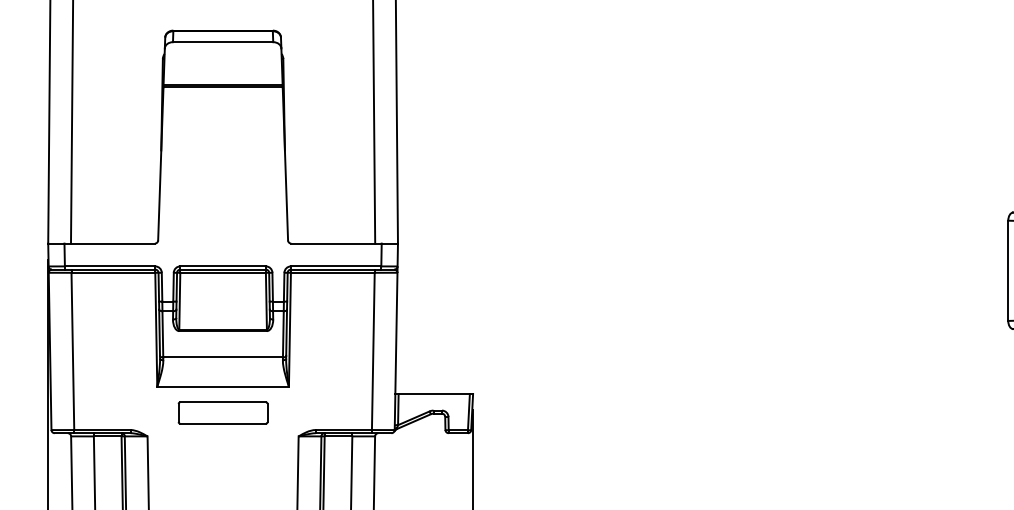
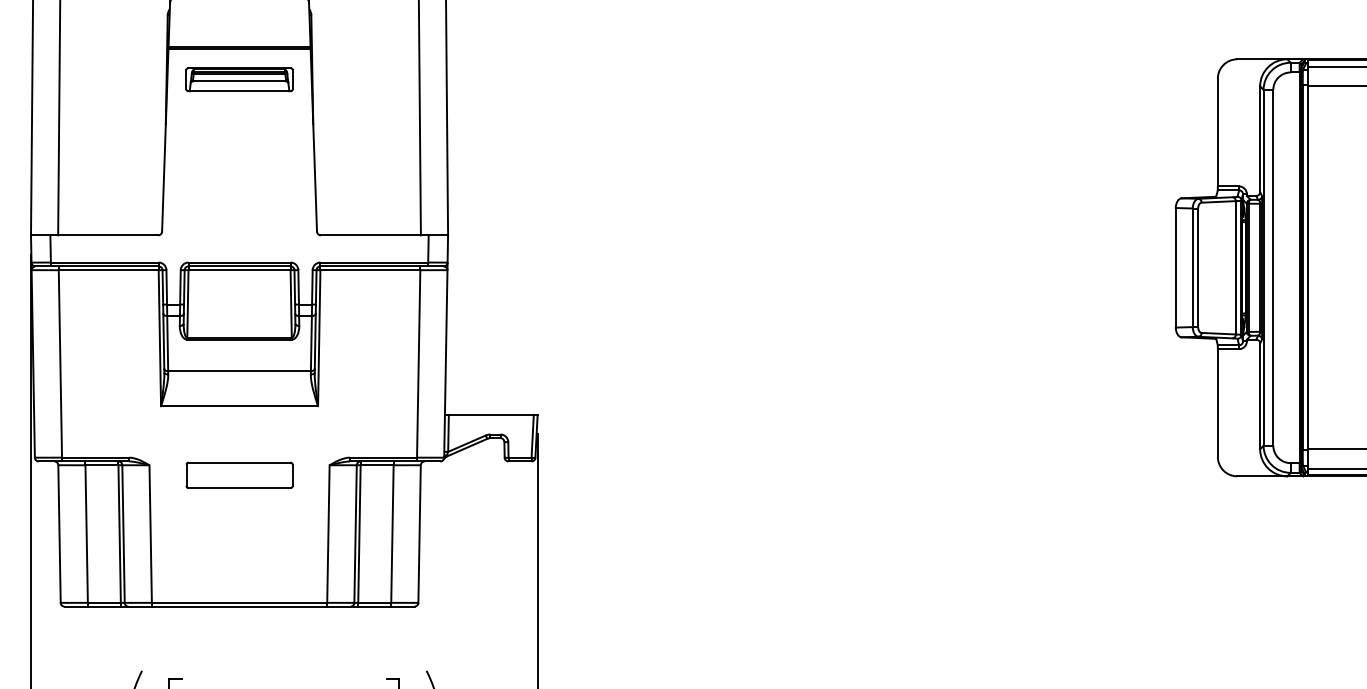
part: (223, 112) -> (239, 79), added
part: (223, 412) -> (239, 474), moved

